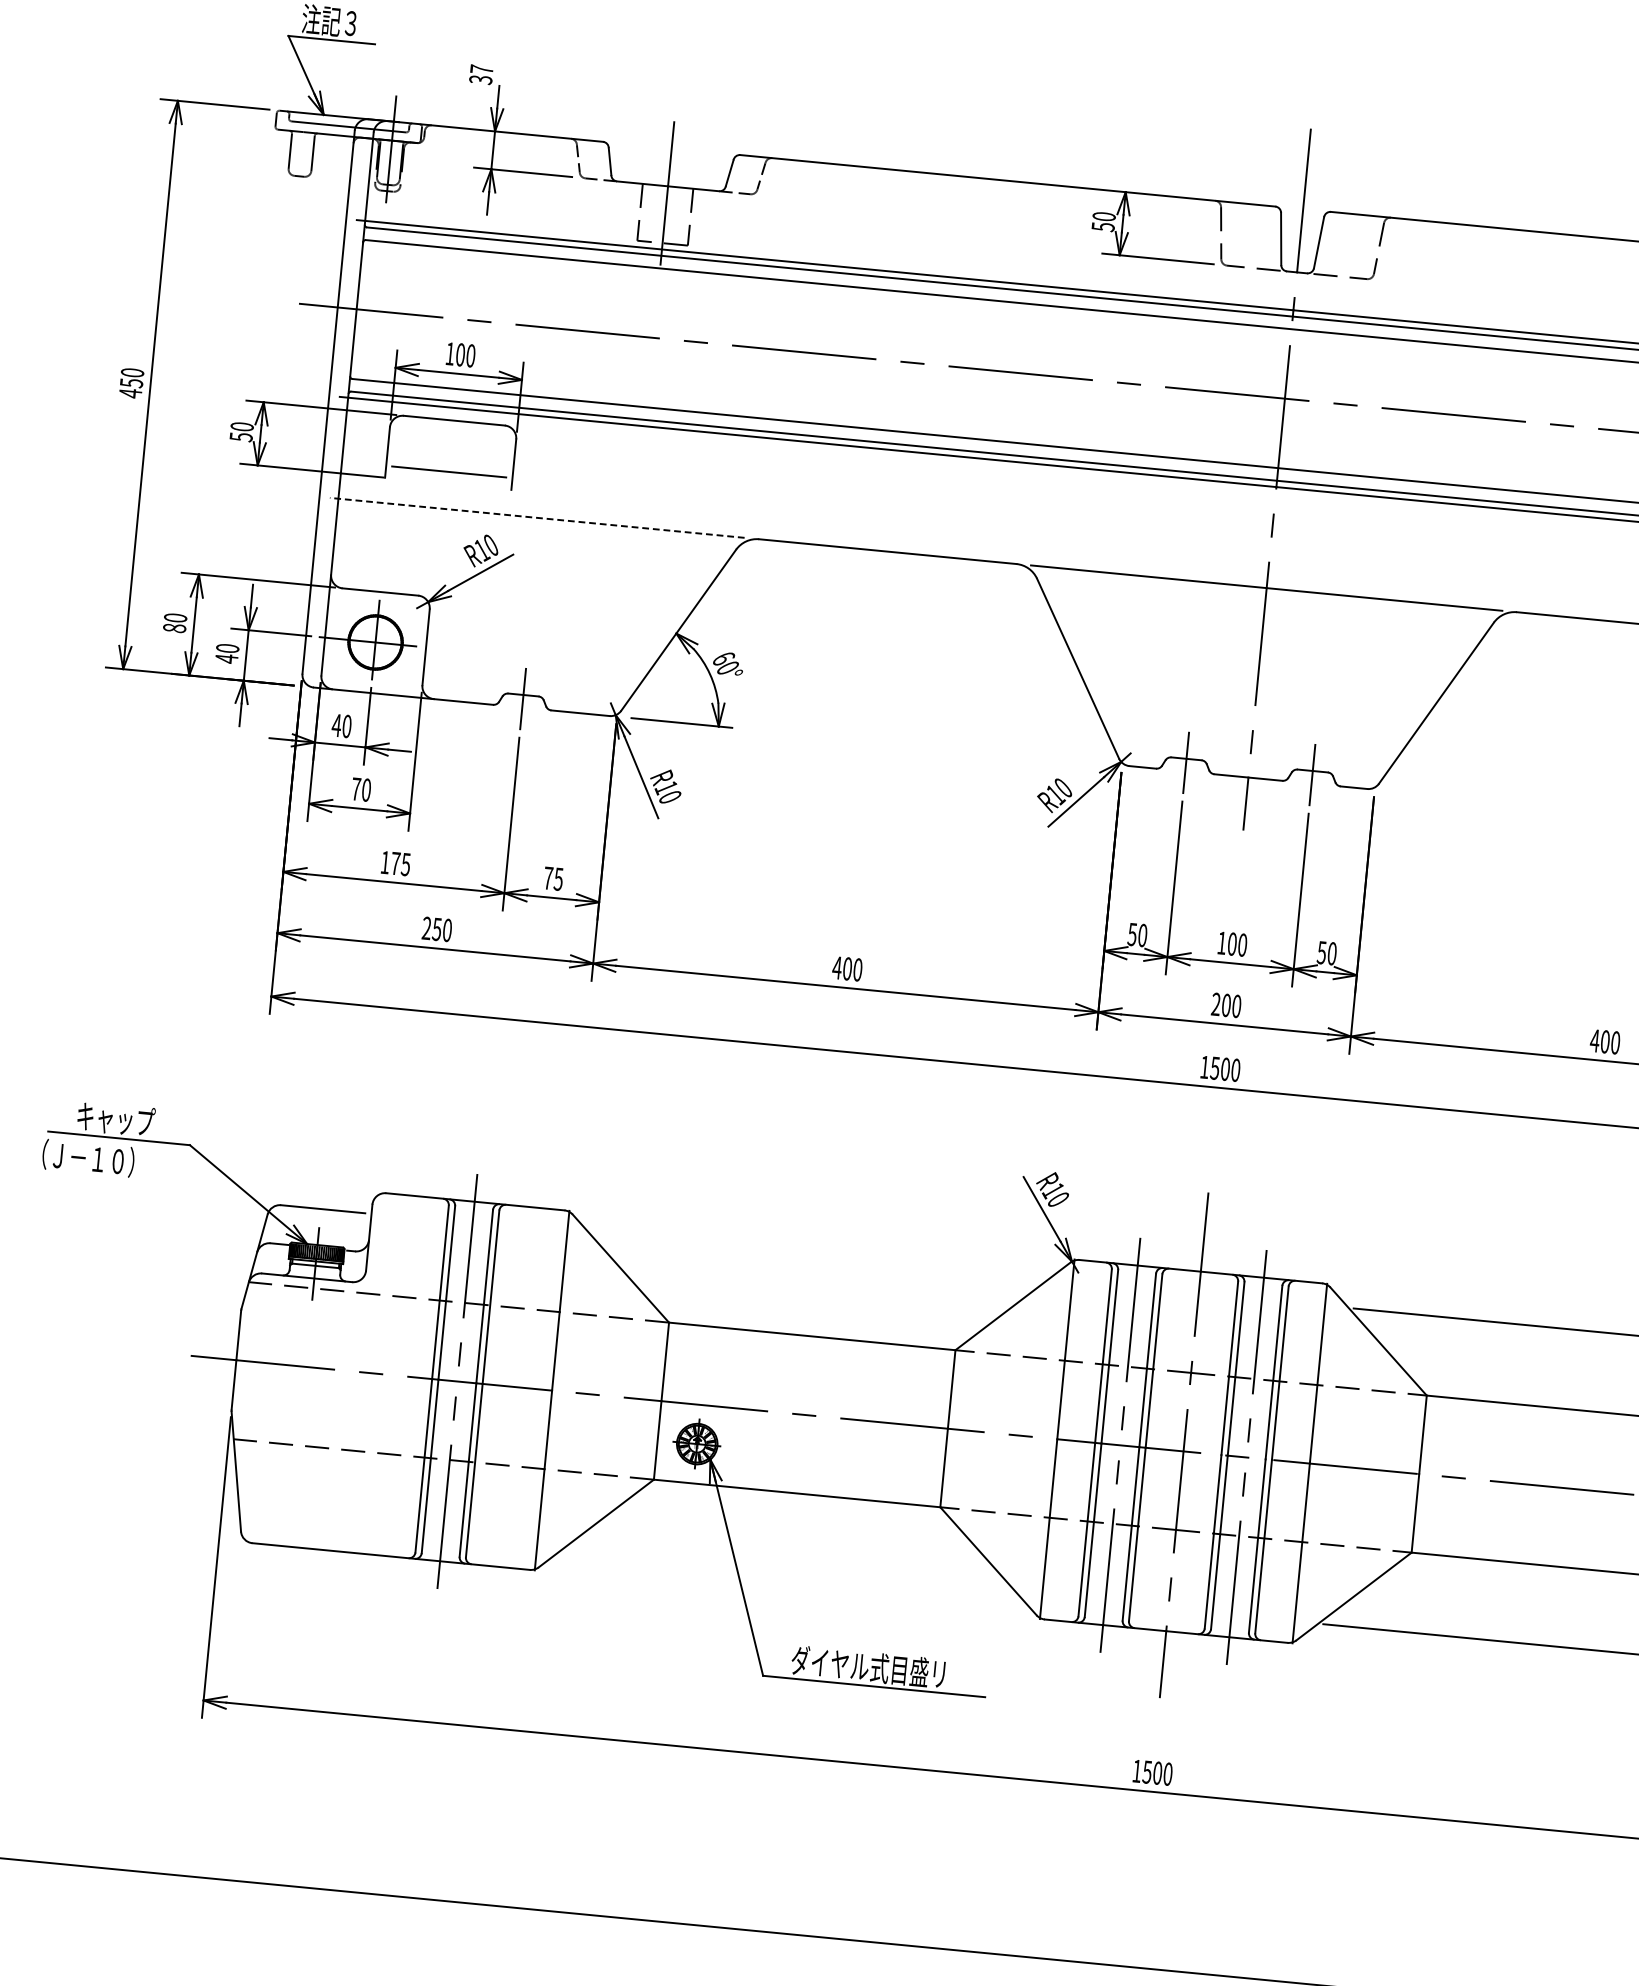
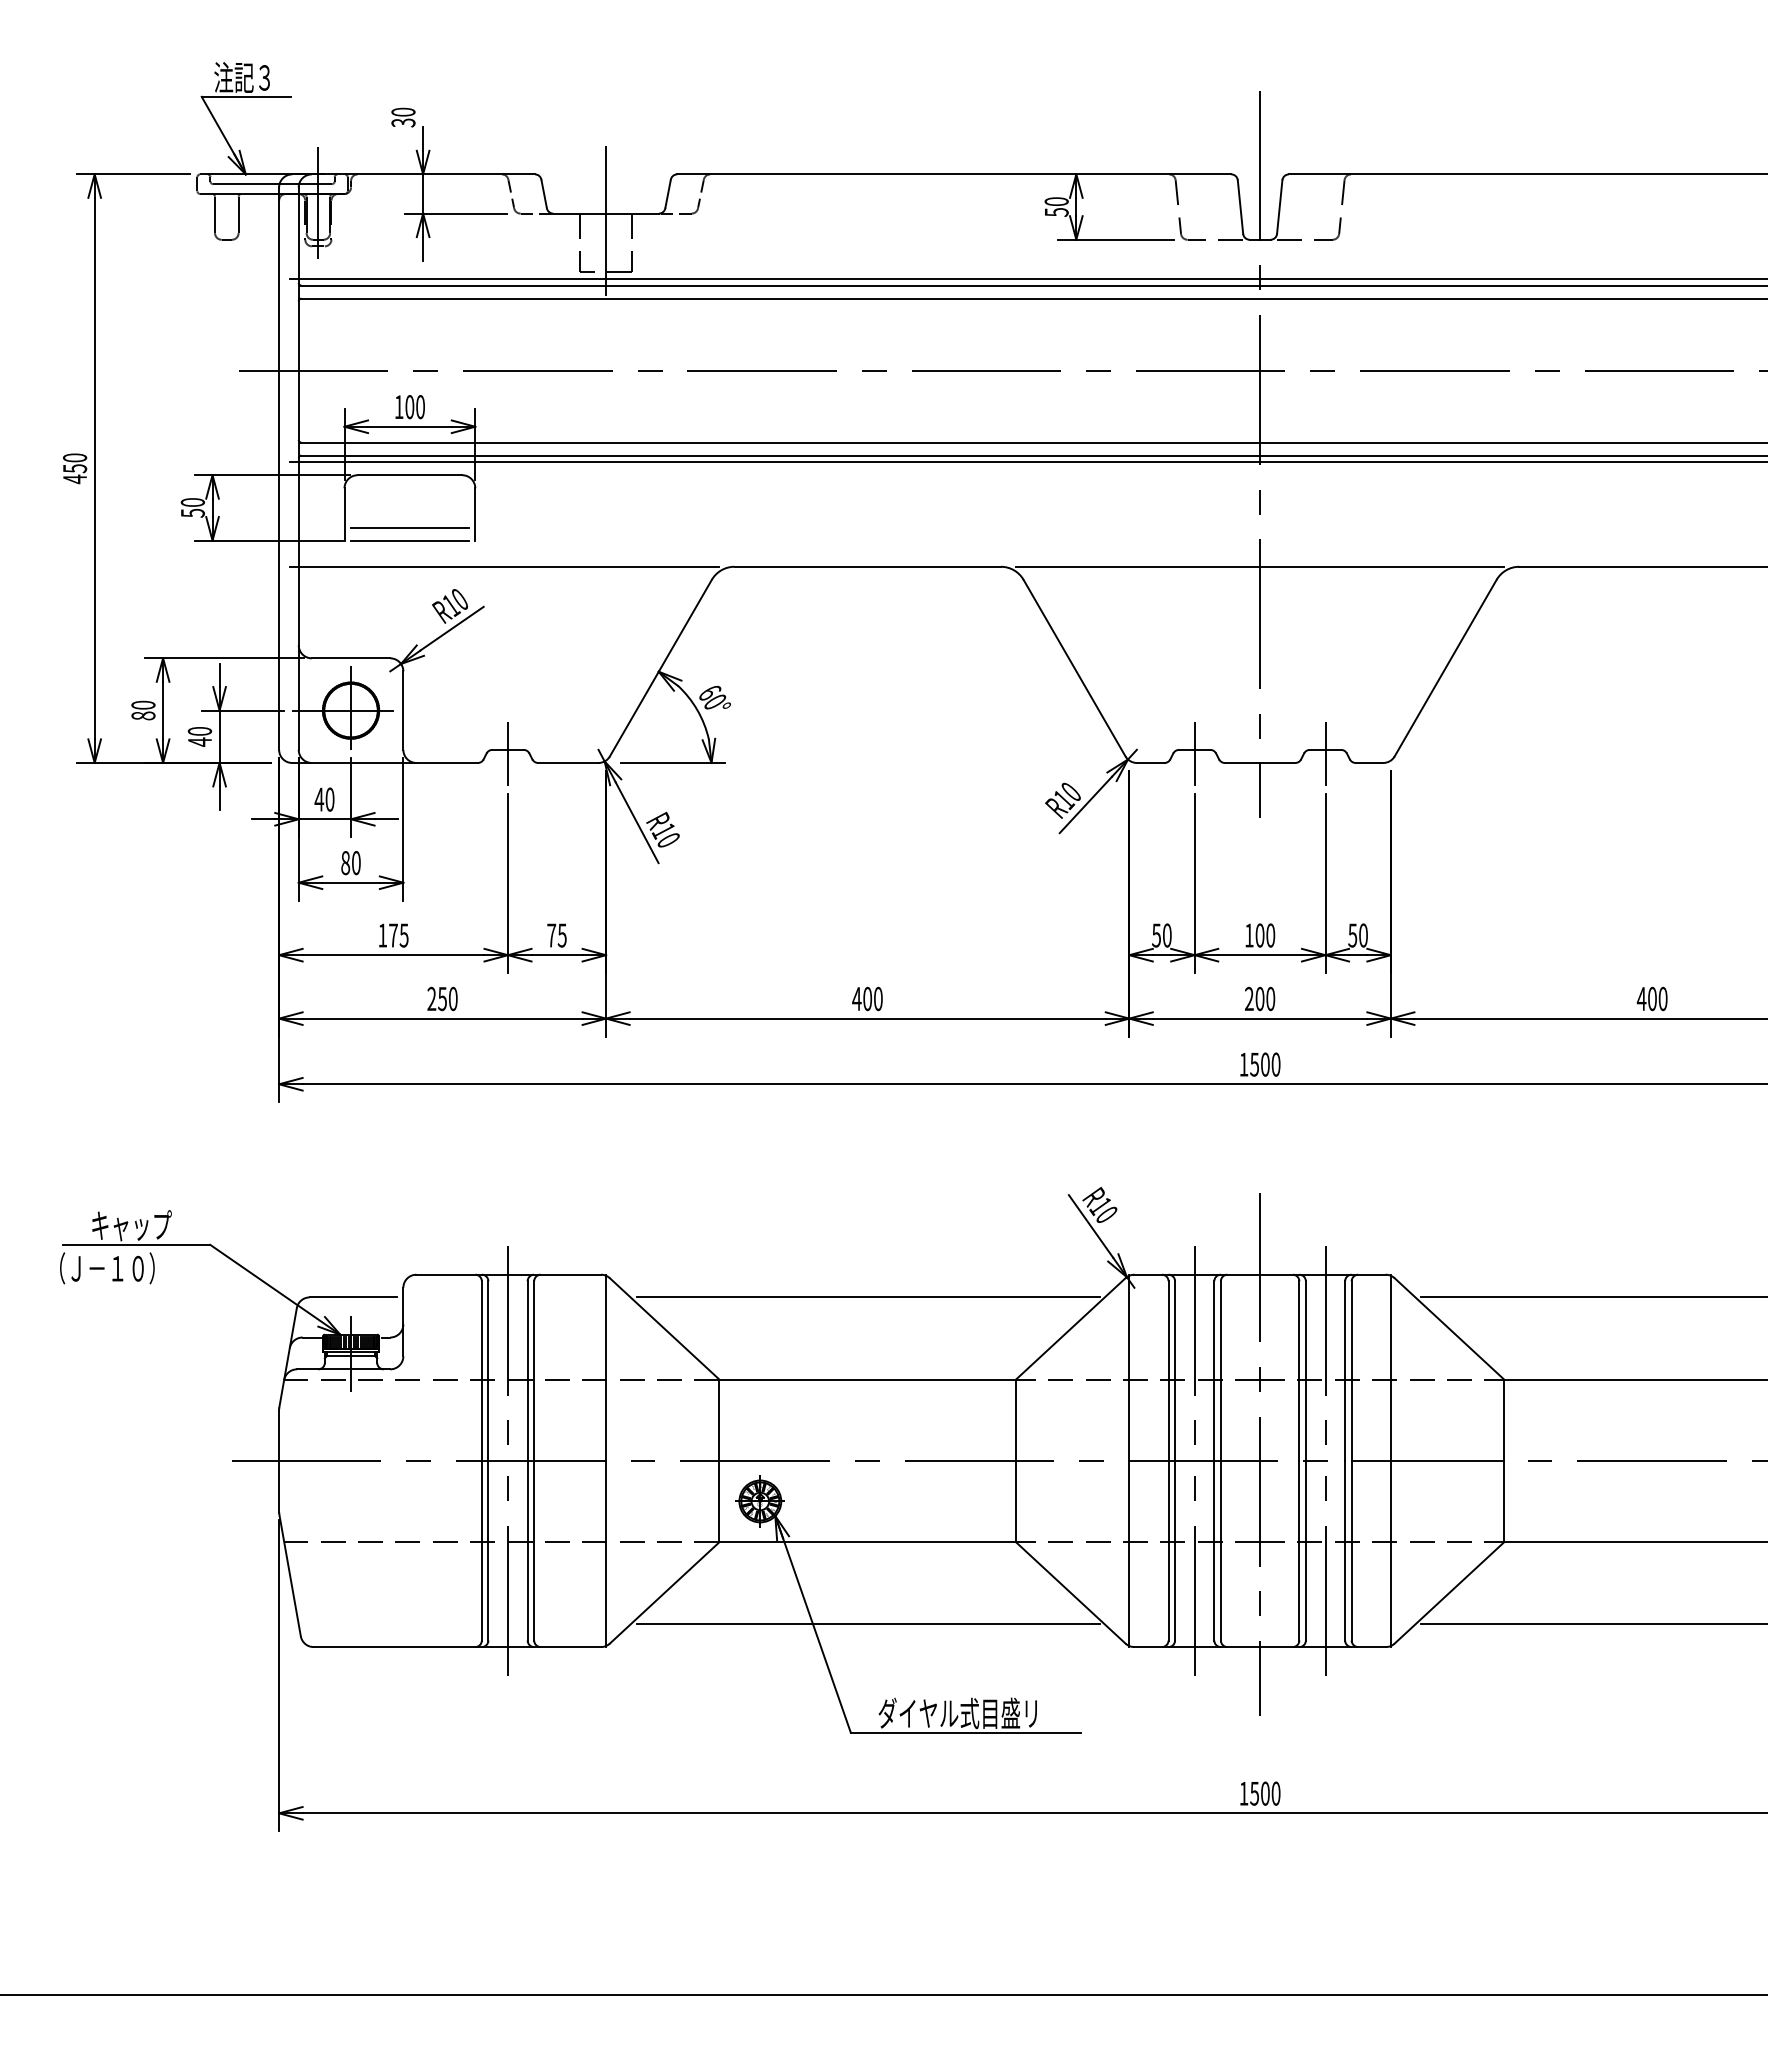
text: (481, 68) -> (403, 111), 37 -> 30
line: (447, 483) -> (409, 540), added
line: (537, 517) -> (504, 566), dashed -> solid
text: (356, 789) -> (345, 863), 70 -> 80
line: (819, 1257) -> (867, 1297), added
line: (789, 1572) -> (867, 1624), added

